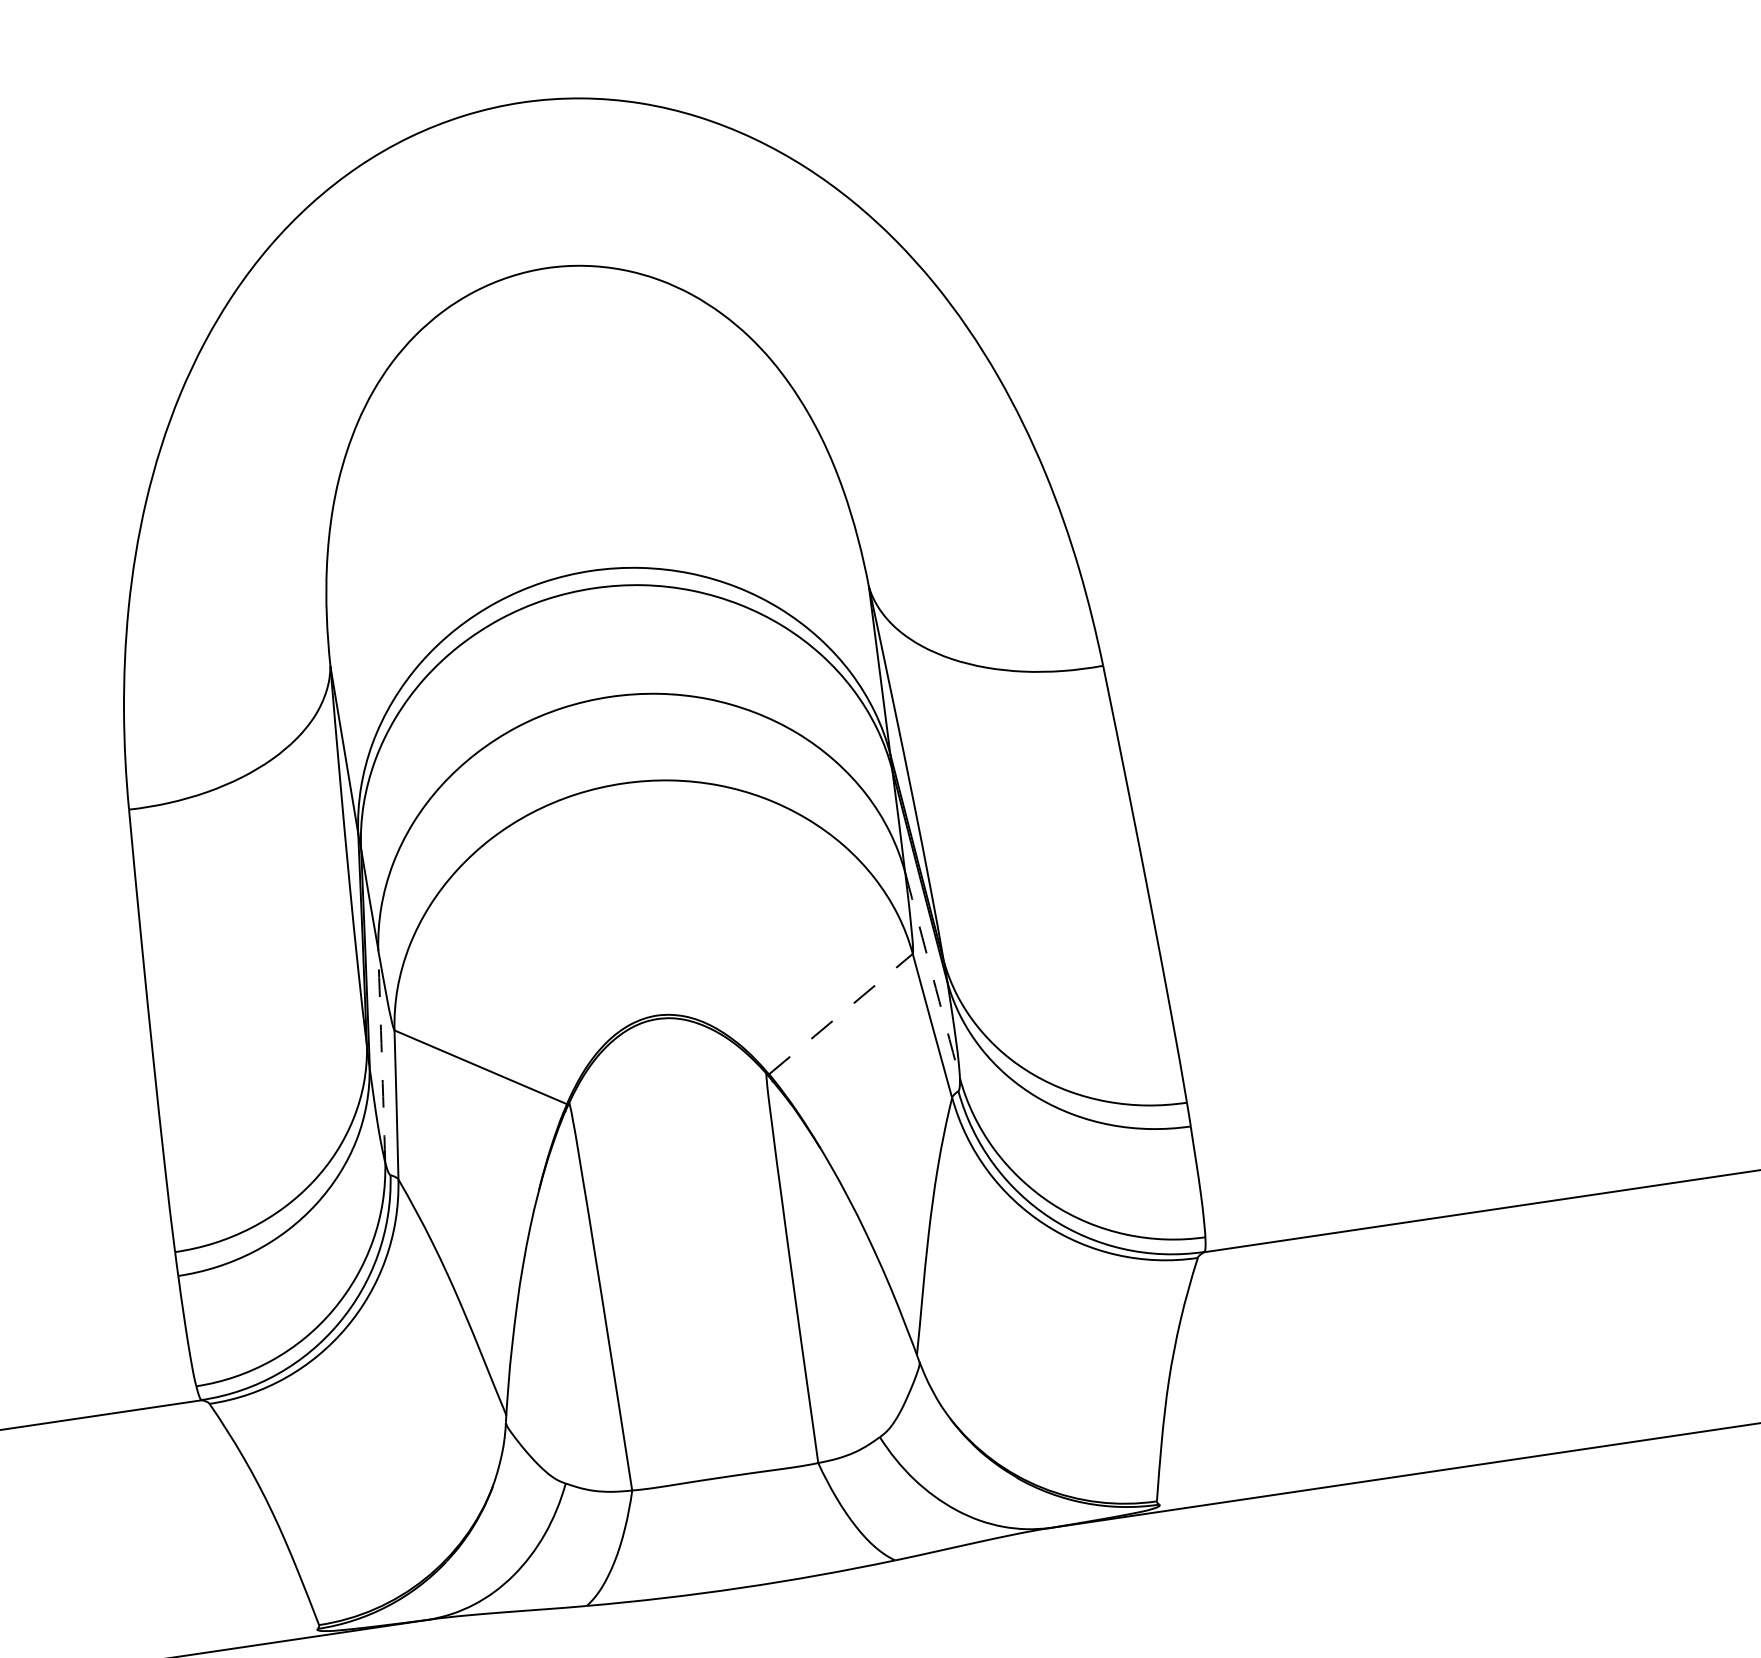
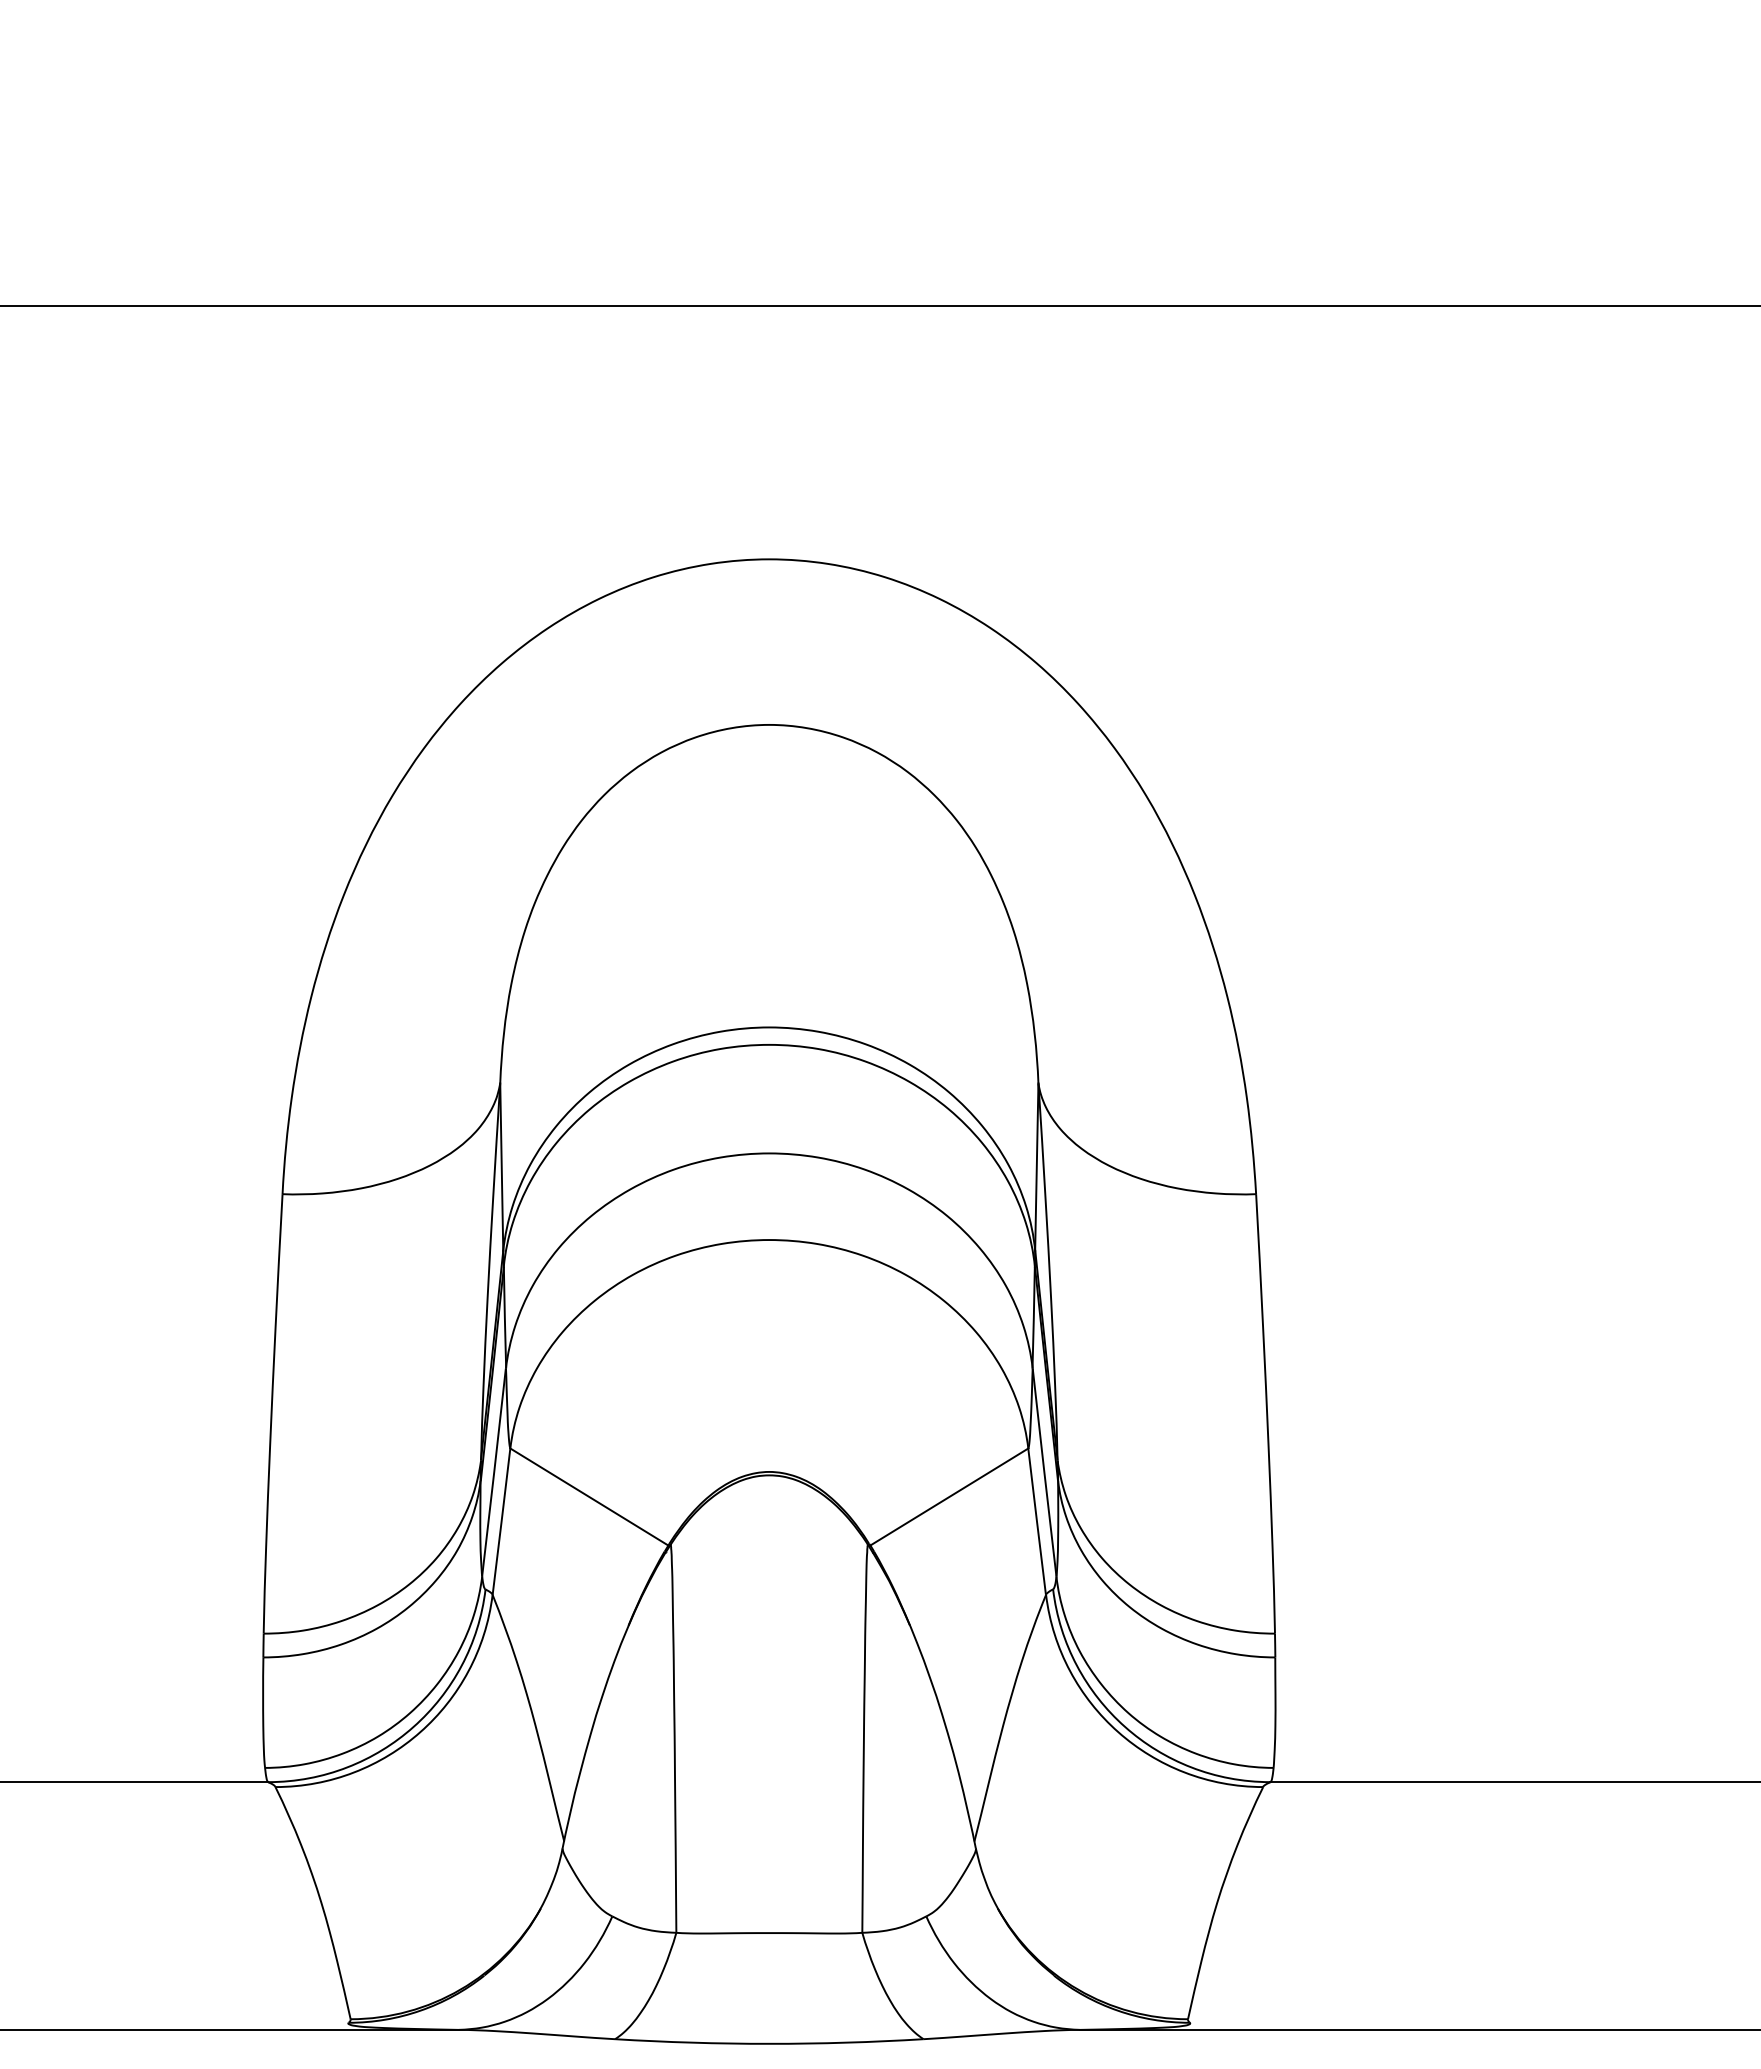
arc: (932, 975) -> (1044, 1472), dashed -> solid
line: (841, 1014) -> (949, 1497), dashed -> solid
arc: (382, 1056) -> (494, 1472), dashed -> solid

